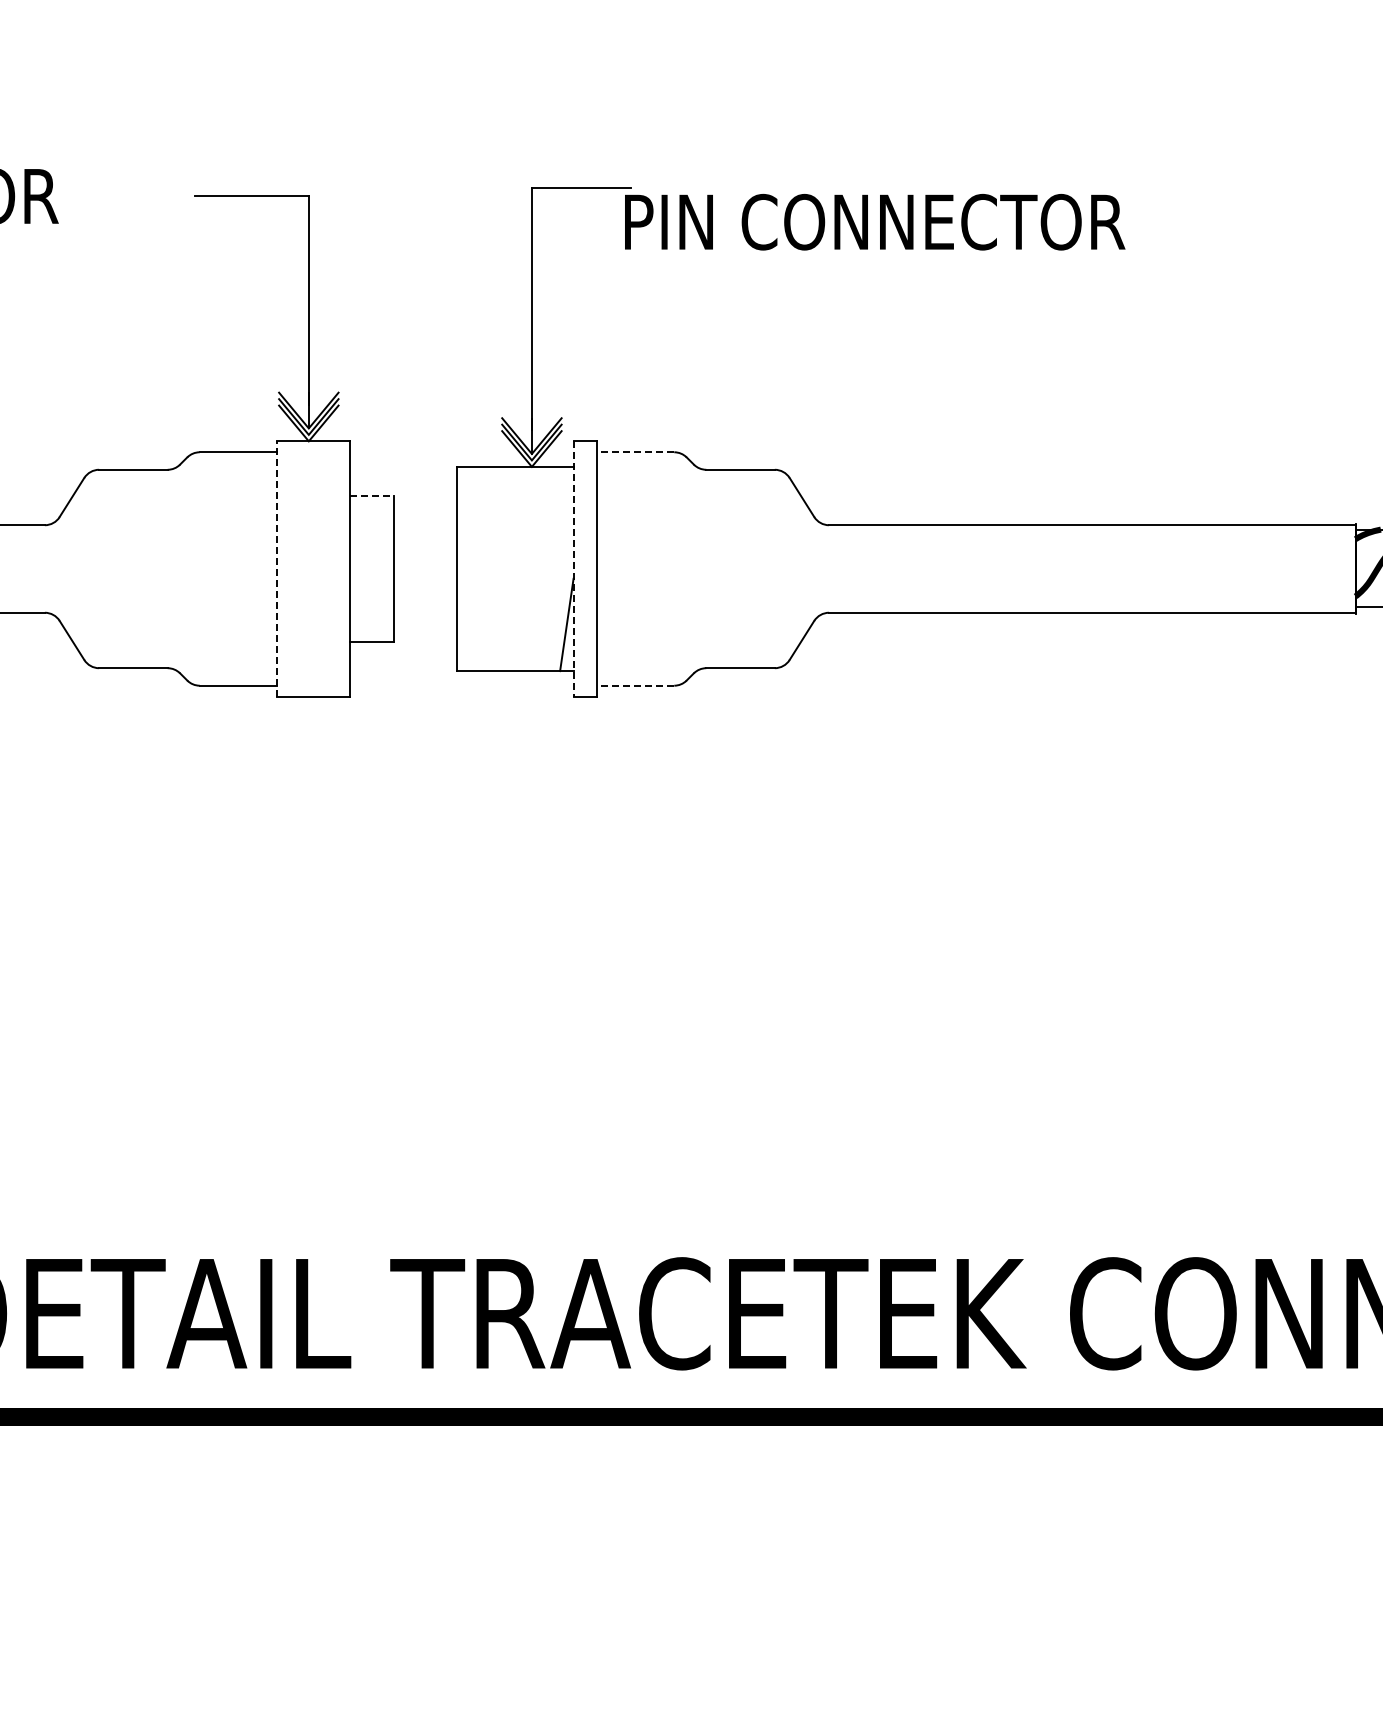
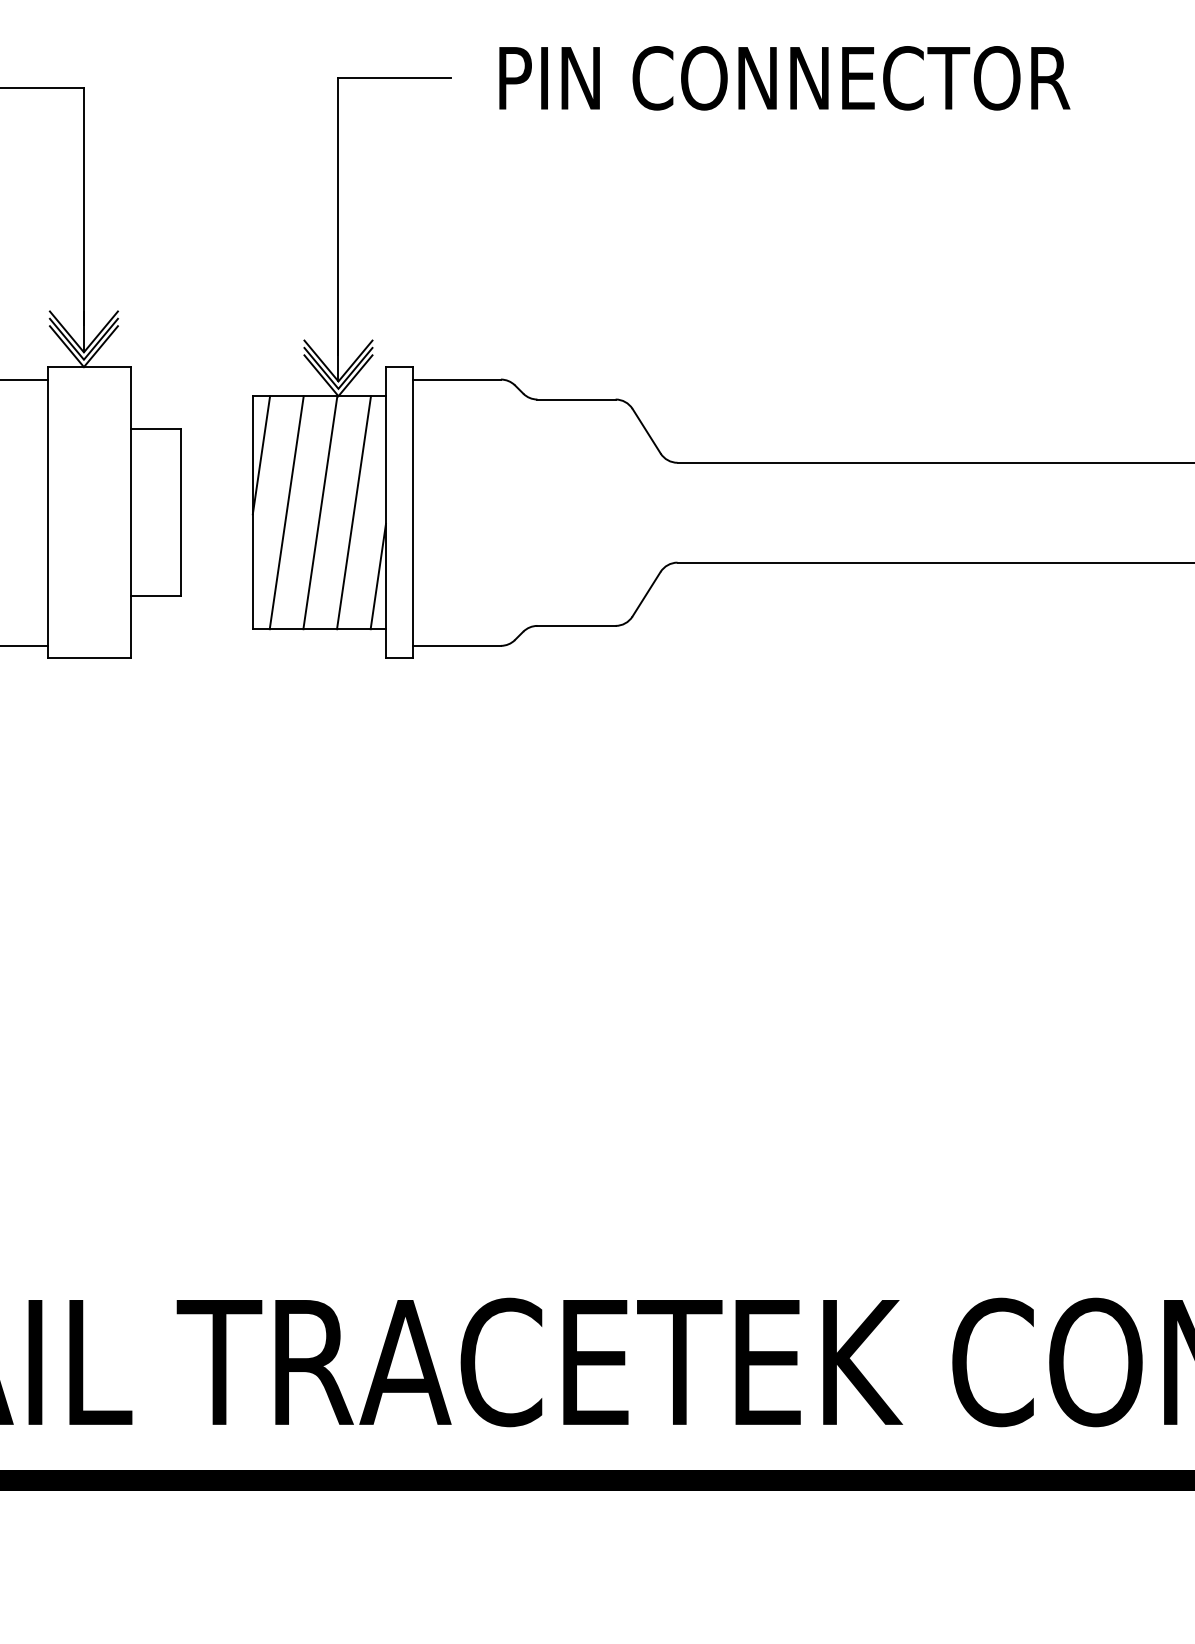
text: (875, 222) -> (785, 78), moved
line: (635, 452) -> (456, 379), dashed -> solid
line: (371, 496) -> (155, 430), dashed -> solid
line: (463, 518) -> (260, 455), added
line: (486, 568) -> (286, 512), added
line: (515, 568) -> (319, 512), added
line: (545, 568) -> (353, 512), added
line: (277, 569) -> (48, 513), dashed -> solid
line: (573, 569) -> (385, 513), dashed -> solid
line: (635, 685) -> (456, 645), dashed -> solid

